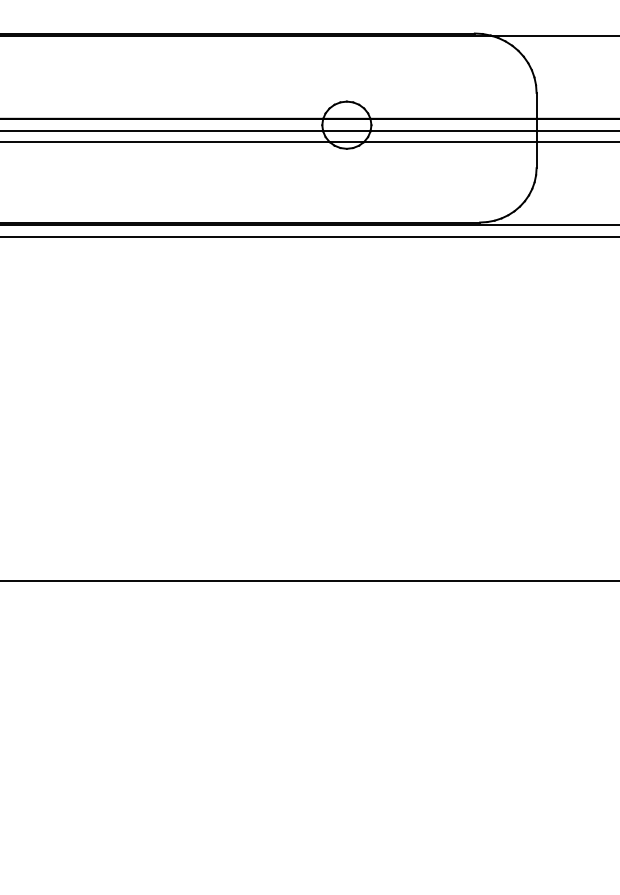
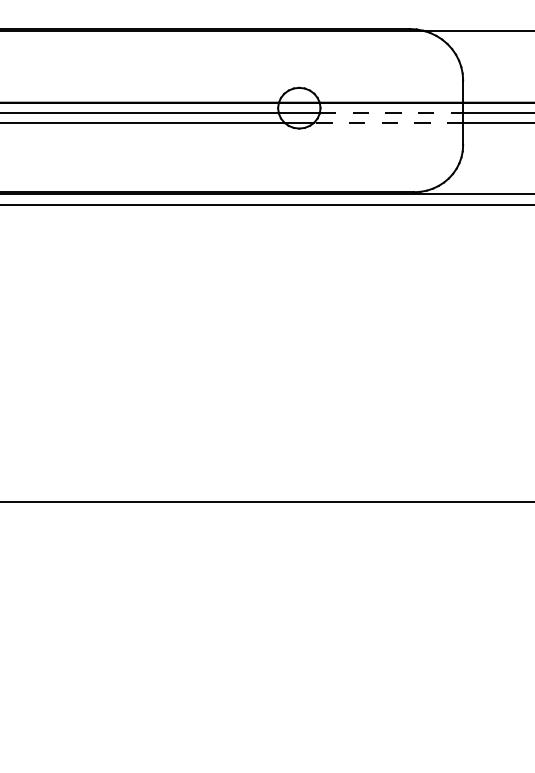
line: (453, 130) -> (391, 112), solid -> dashed
line: (450, 142) -> (388, 123), solid -> dashed

